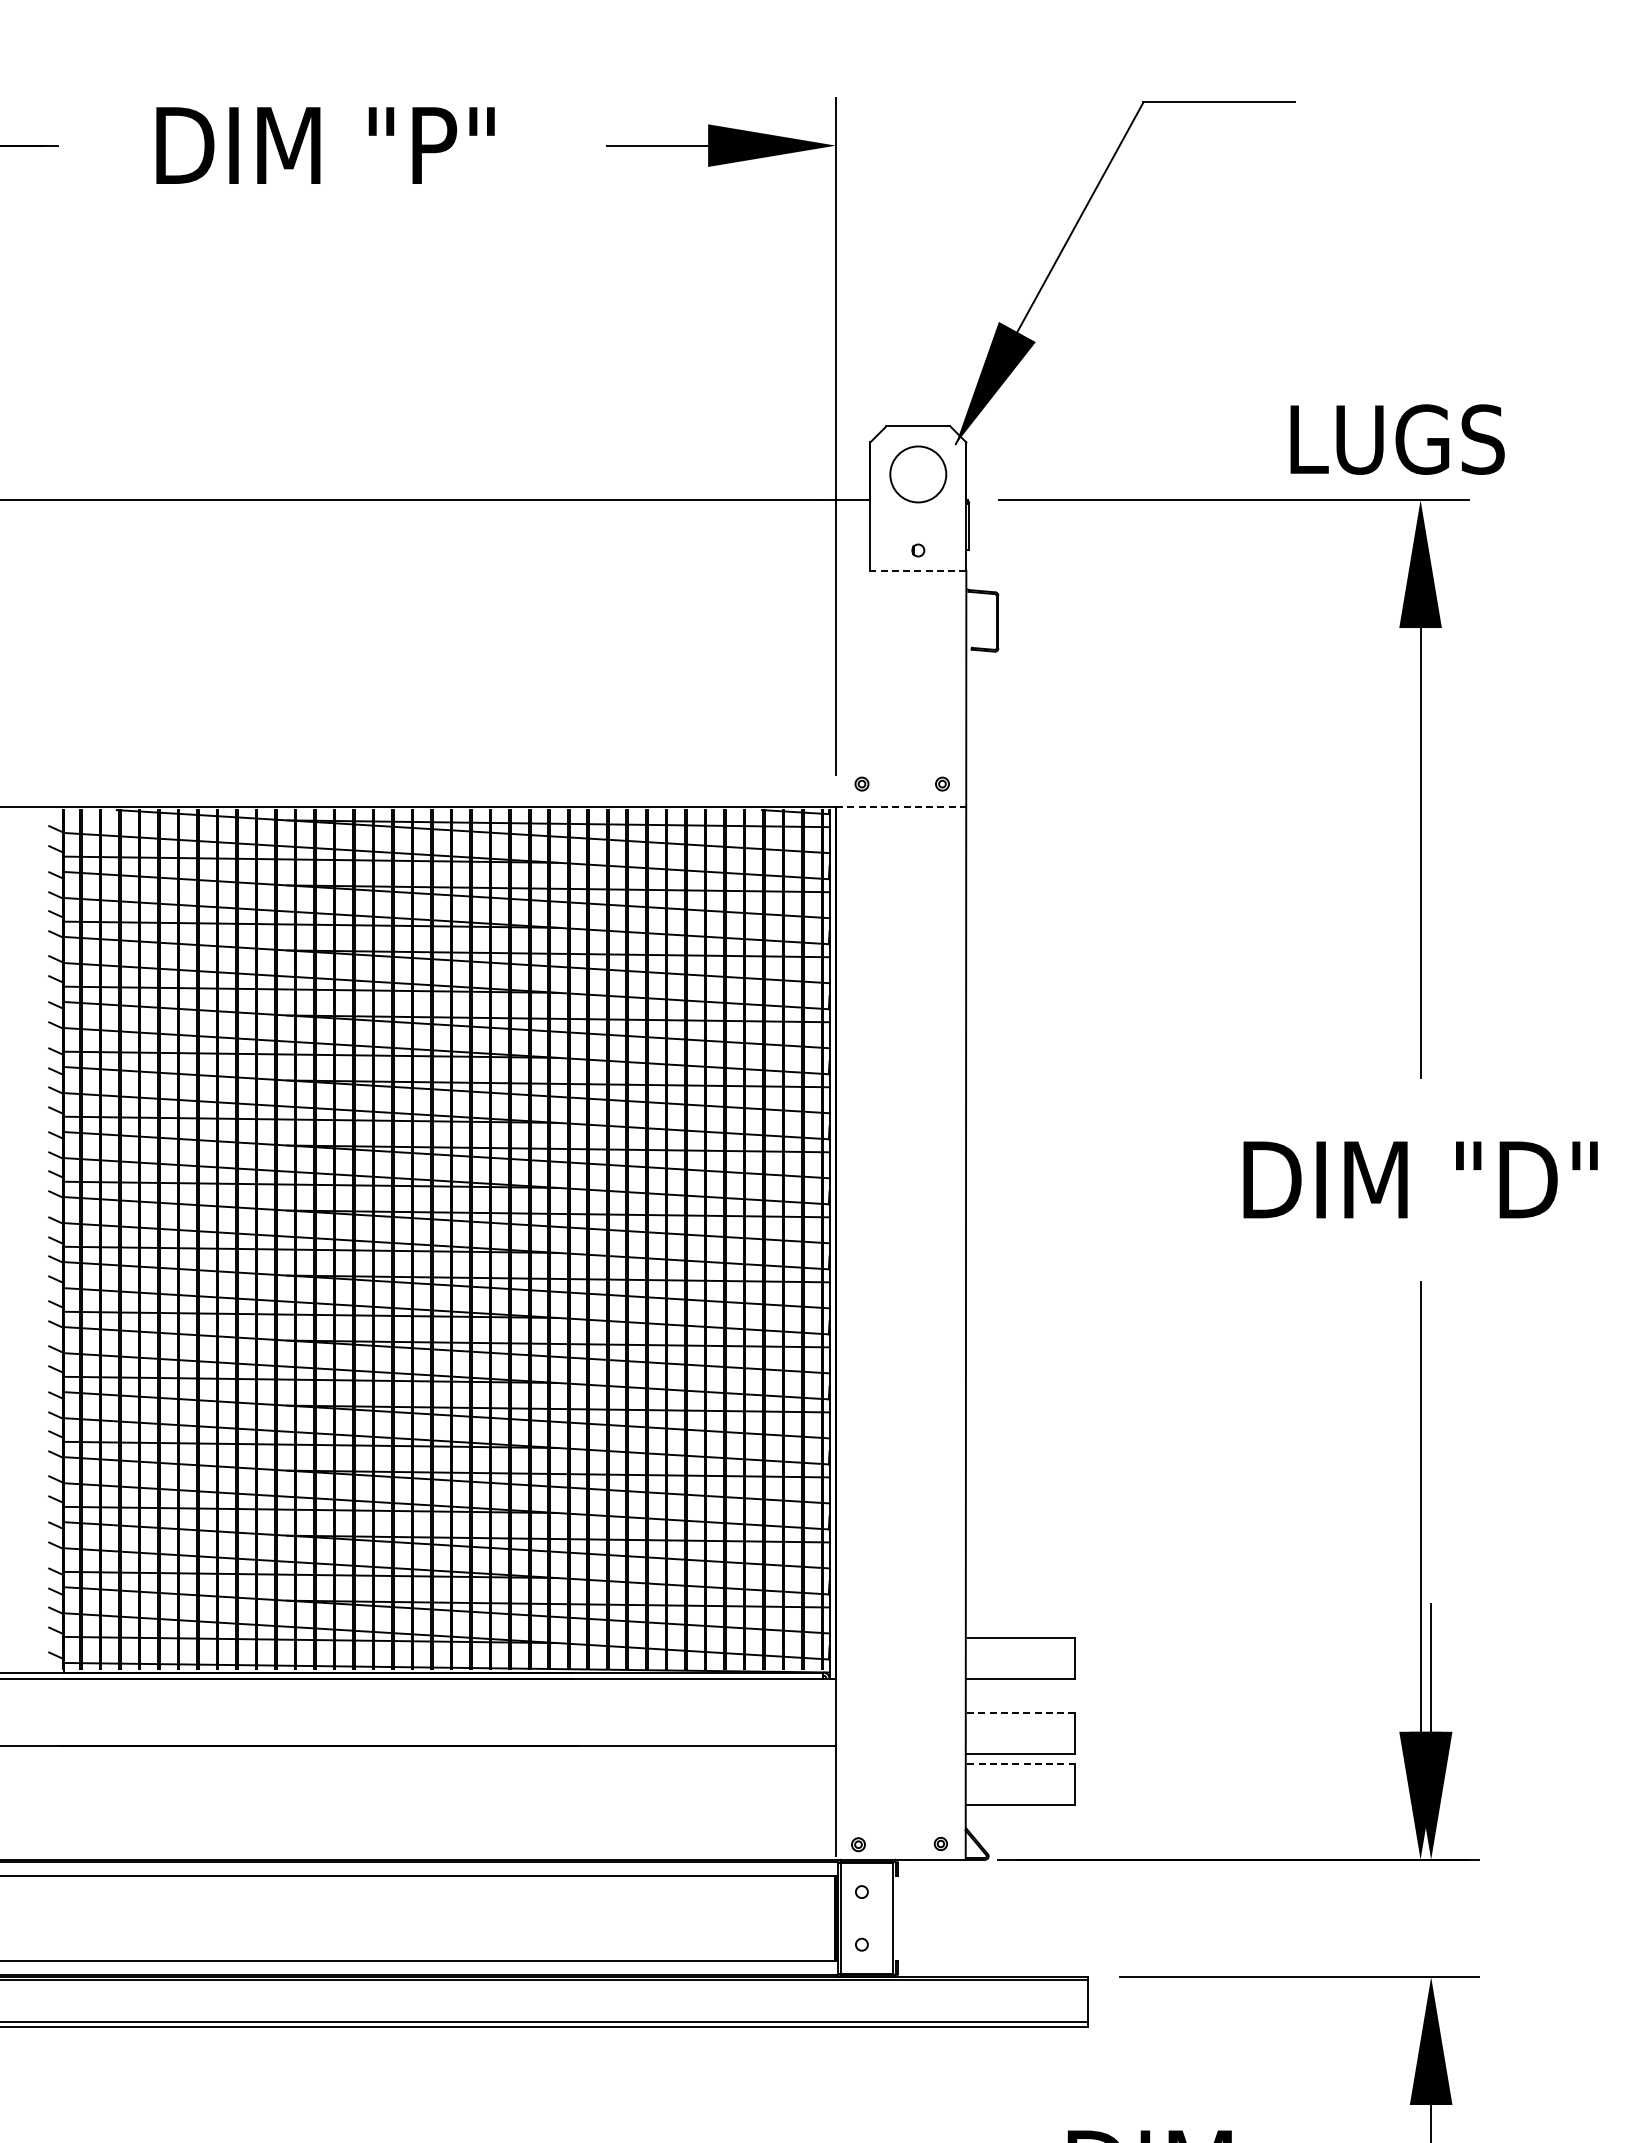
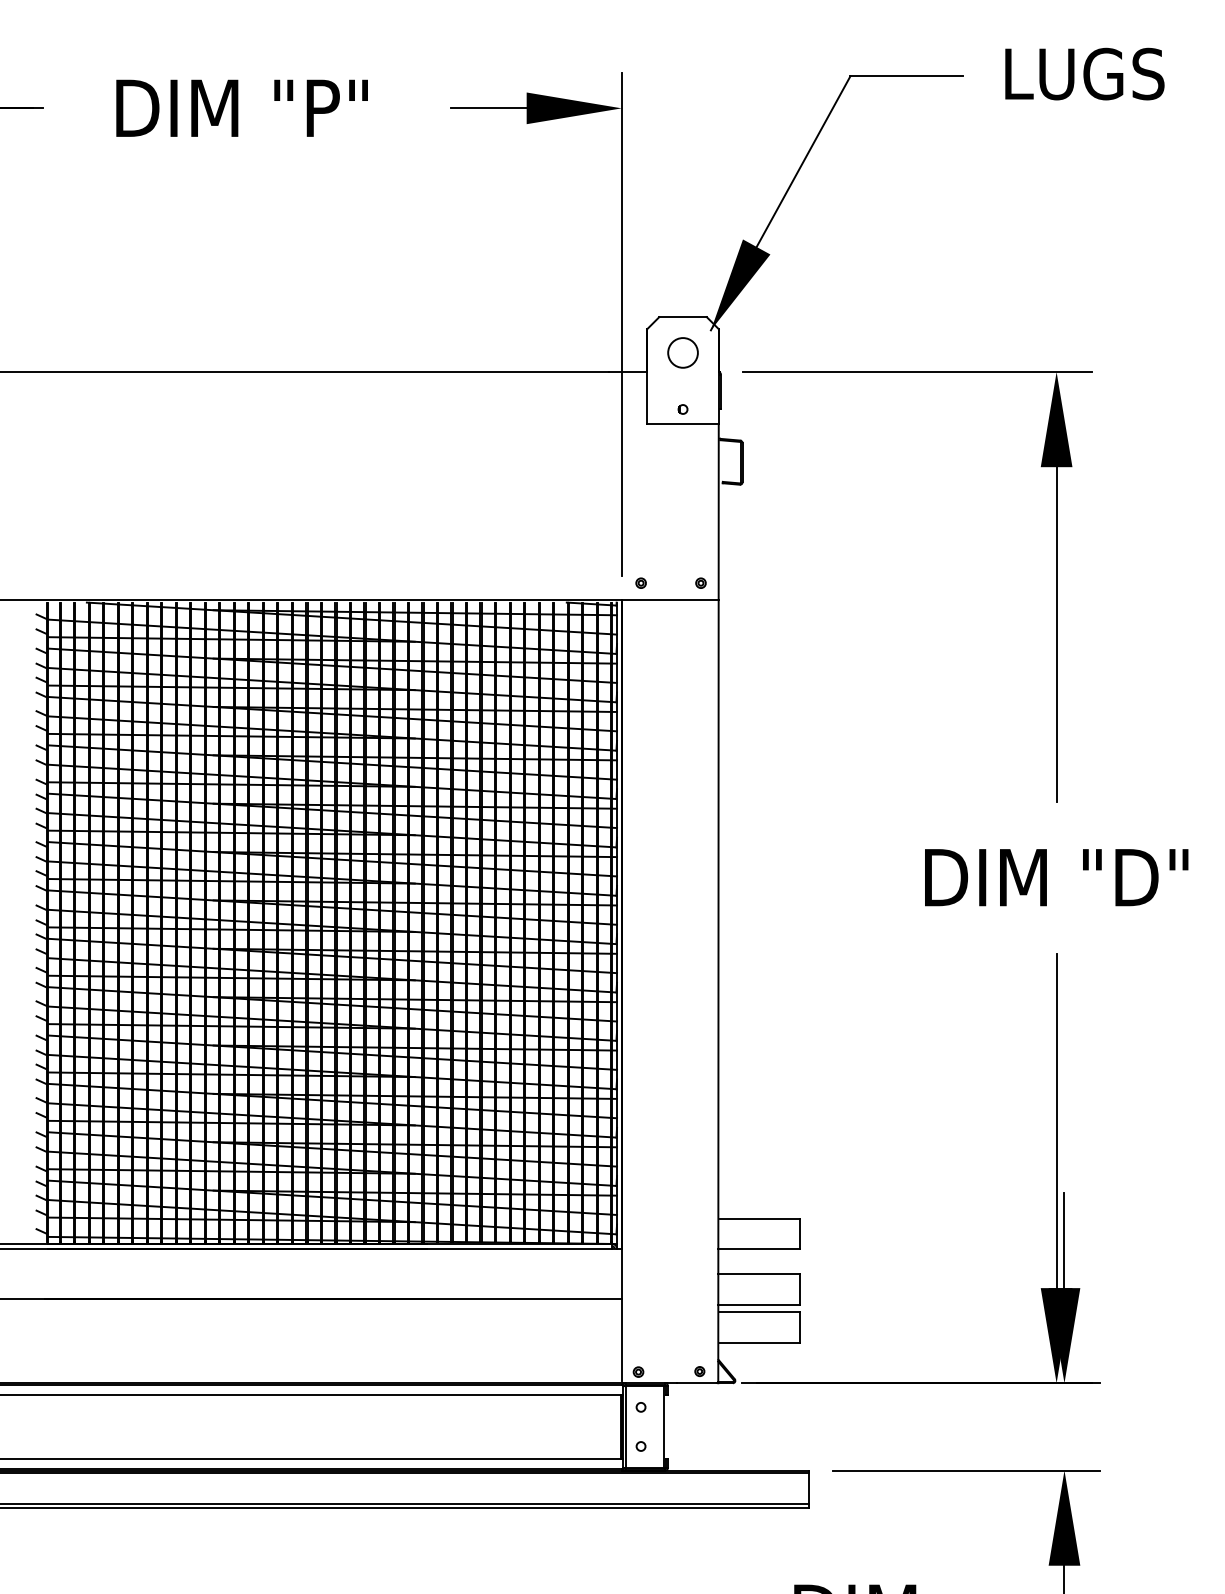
text: (1397, 439) -> (1084, 74), moved
circle: (918, 474) -> (683, 352), size x0.71
line: (917, 570) -> (682, 424), dashed -> solid
line: (901, 806) -> (670, 599), dashed -> solid
line: (1020, 1713) -> (759, 1274), dashed -> solid
line: (1021, 1764) -> (759, 1312), dashed -> solid

